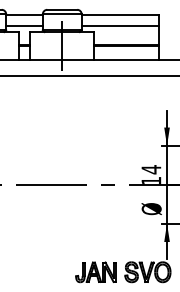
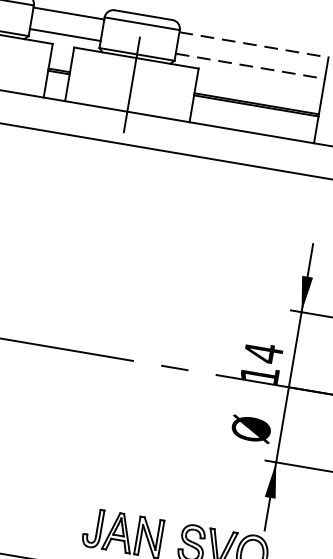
line: (120, 15) -> (254, 45), solid -> dashed
line: (120, 26) -> (250, 66), solid -> dashed

